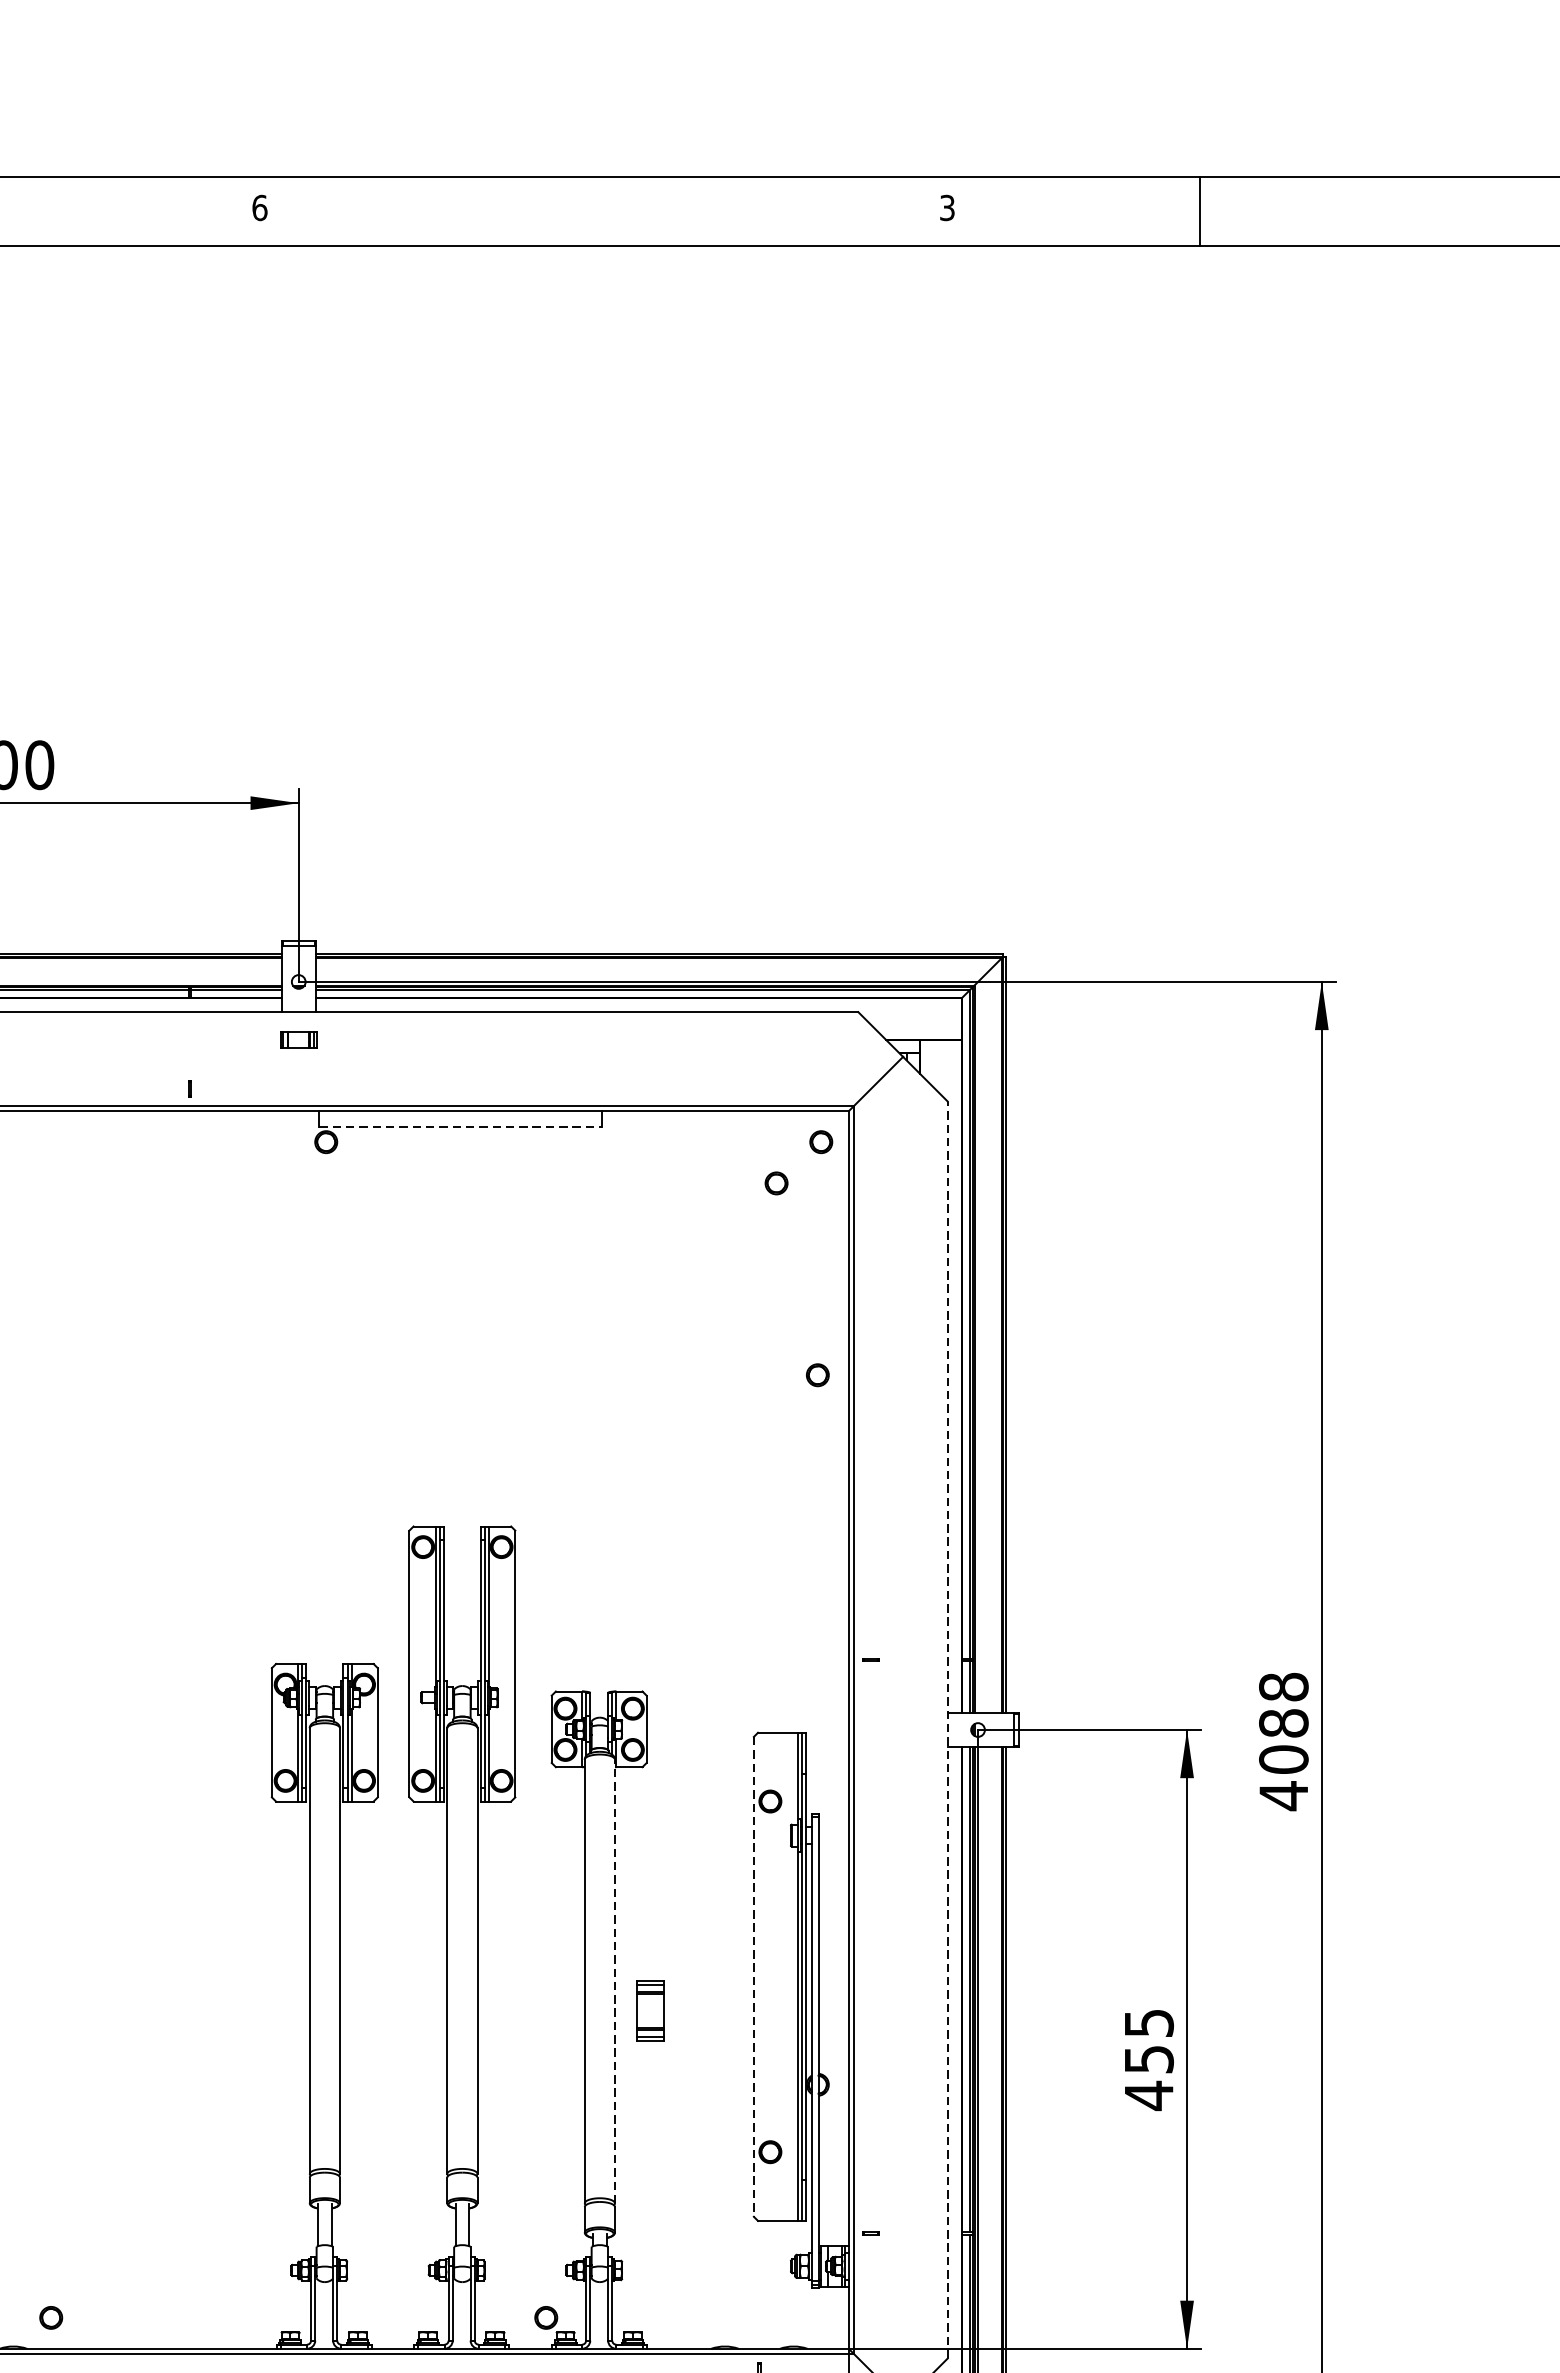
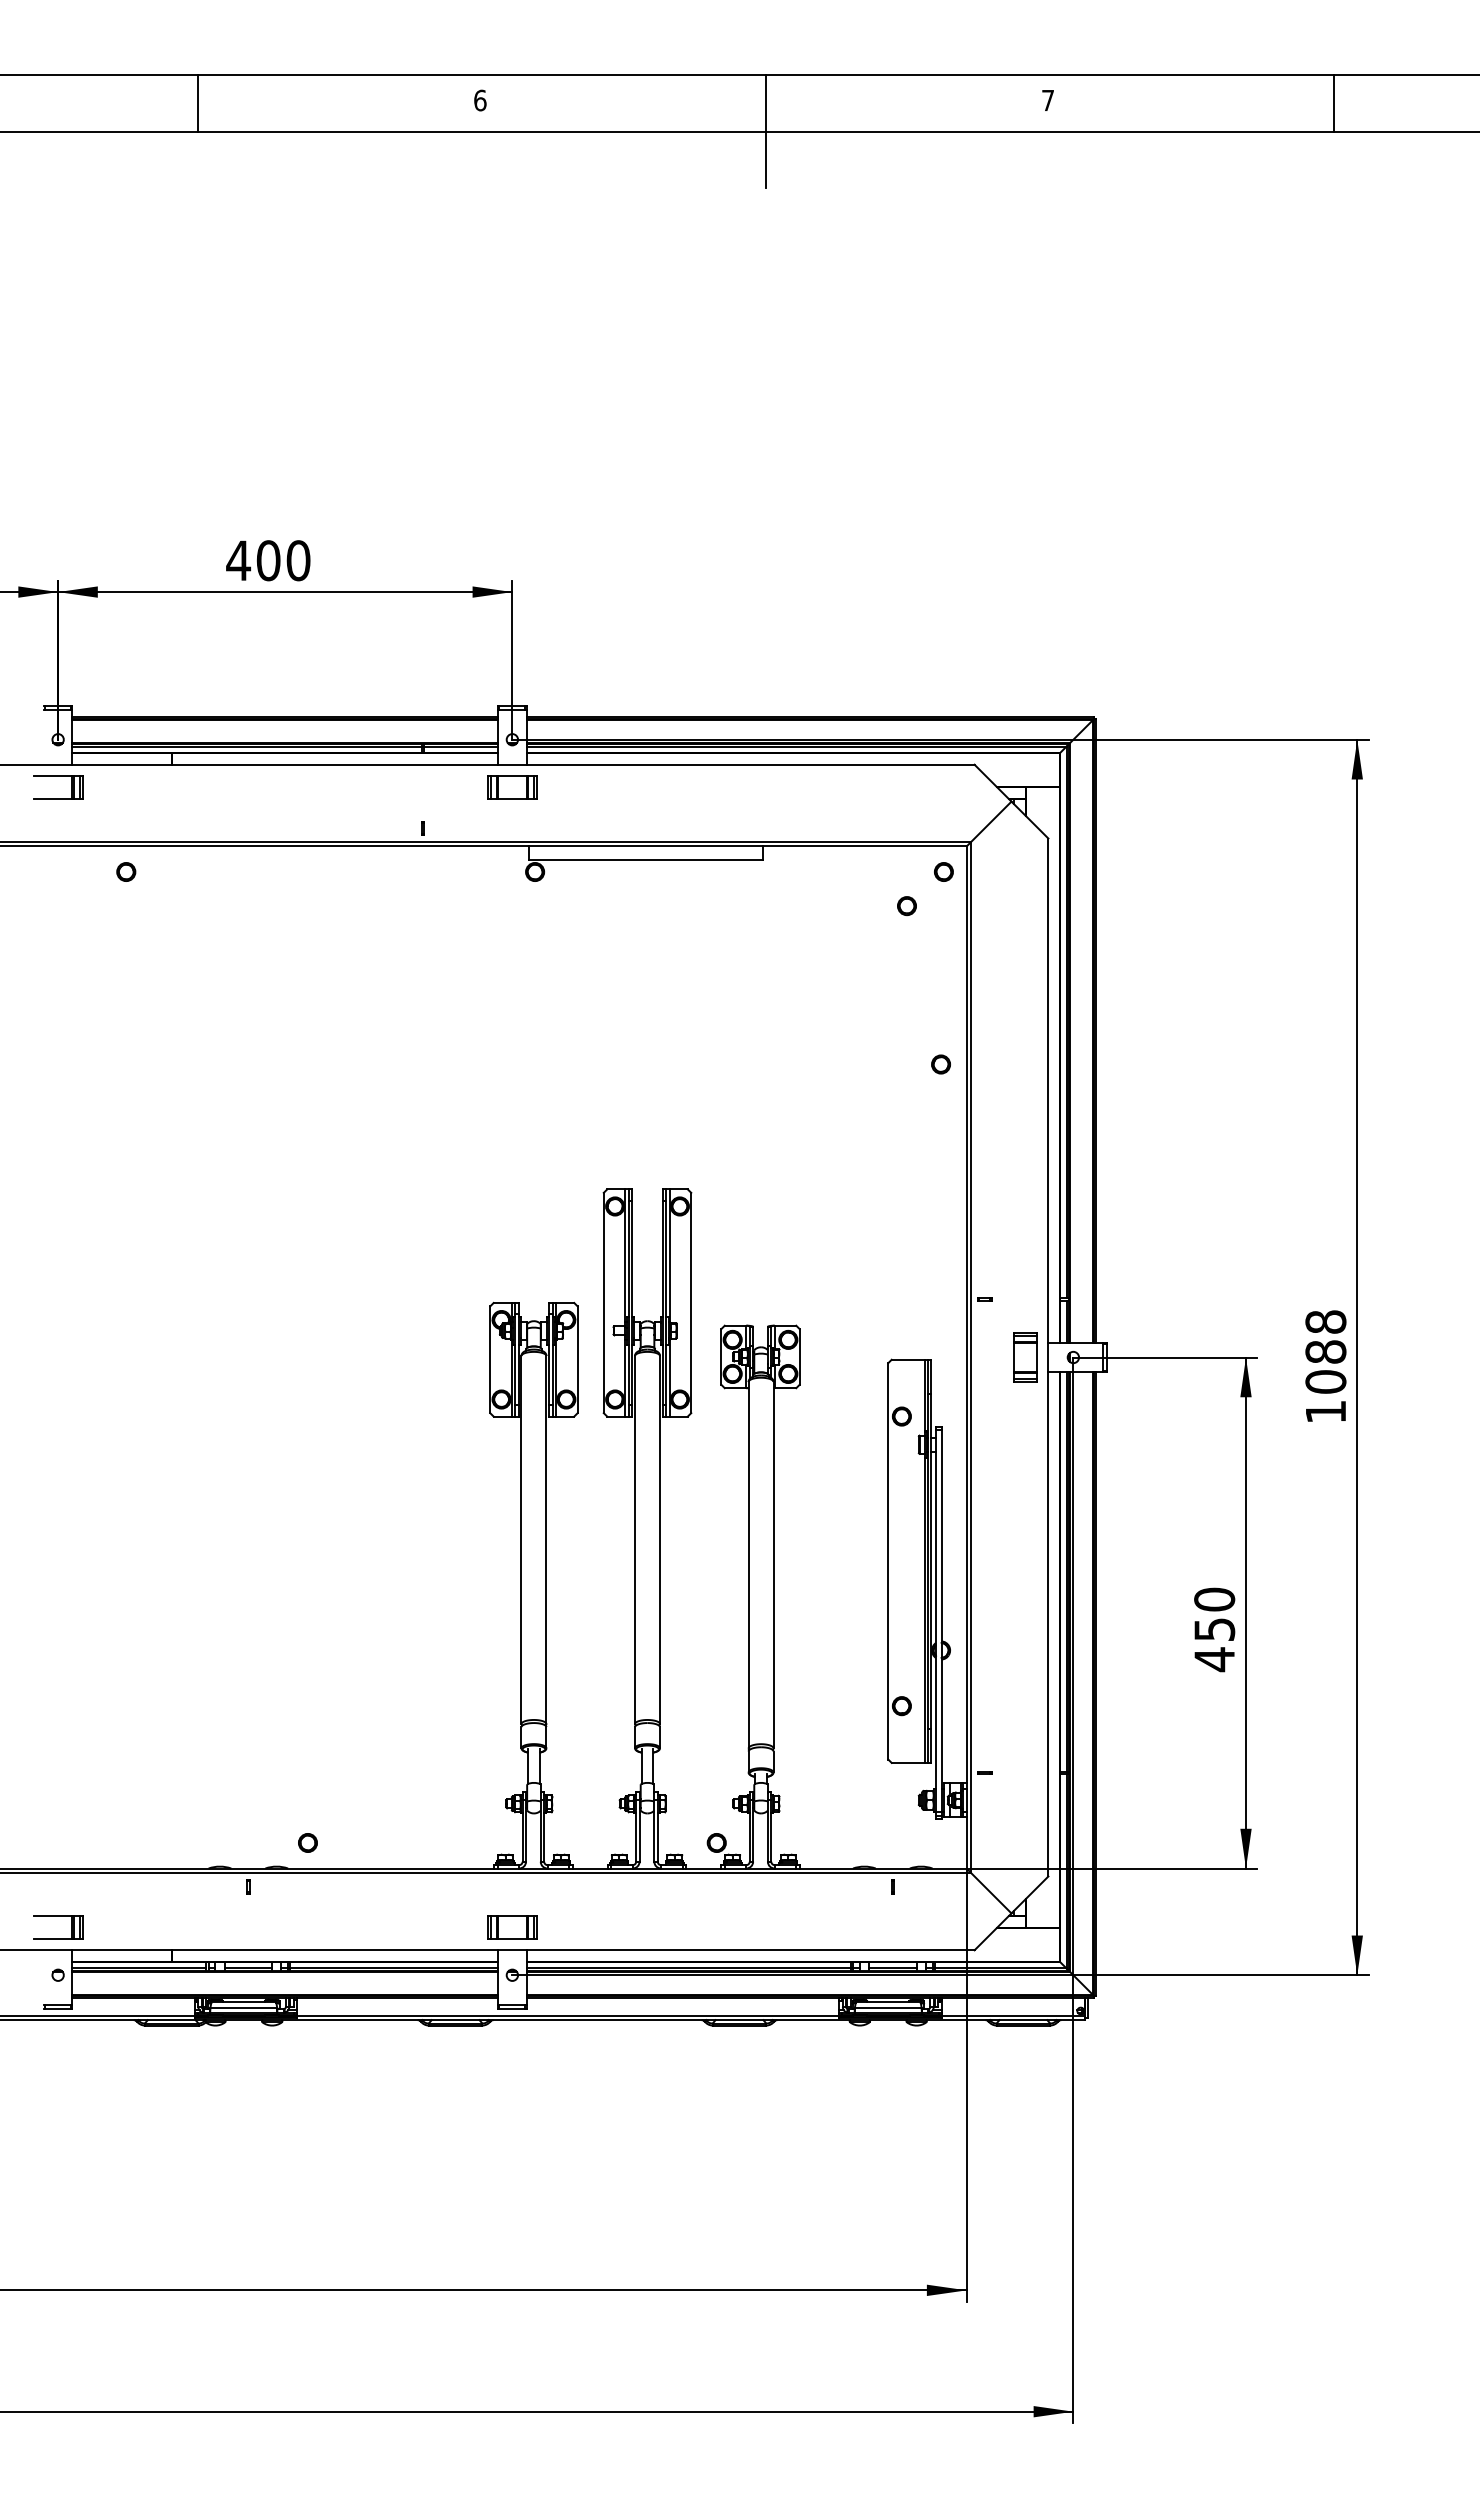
text: (946, 207) -> (1047, 100), 3 -> 7
line: (1199, 210) -> (1333, 102), moved
line: (605, 245) -> (765, 131), added
part: (298, 1039) -> (512, 787), size x1.67
line: (461, 1126) -> (646, 859), dashed -> solid
line: (947, 1730) -> (1048, 1357), dashed -> solid
text: (1283, 1795) -> (1325, 1411), 4088 -> 1088
line: (754, 1977) -> (888, 1561), dashed -> solid
line: (614, 1980) -> (773, 1564), dashed -> solid
part: (650, 2010) -> (1025, 1357), moved
text: (1148, 2023) -> (1214, 1599), 455 -> 450

